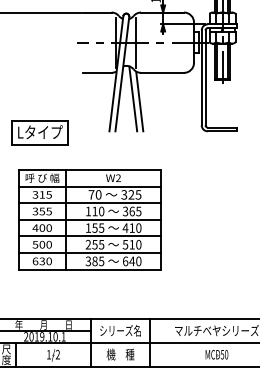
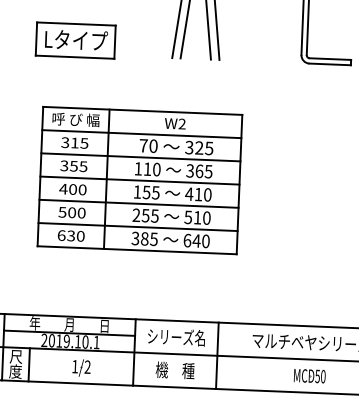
part: (39, 132) -> (75, 40), moved

